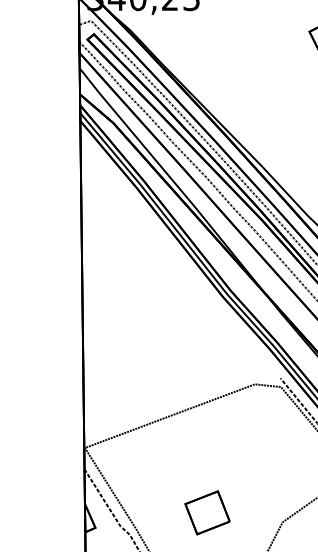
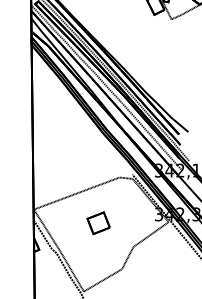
part: (207, 513) -> (98, 223), moved

